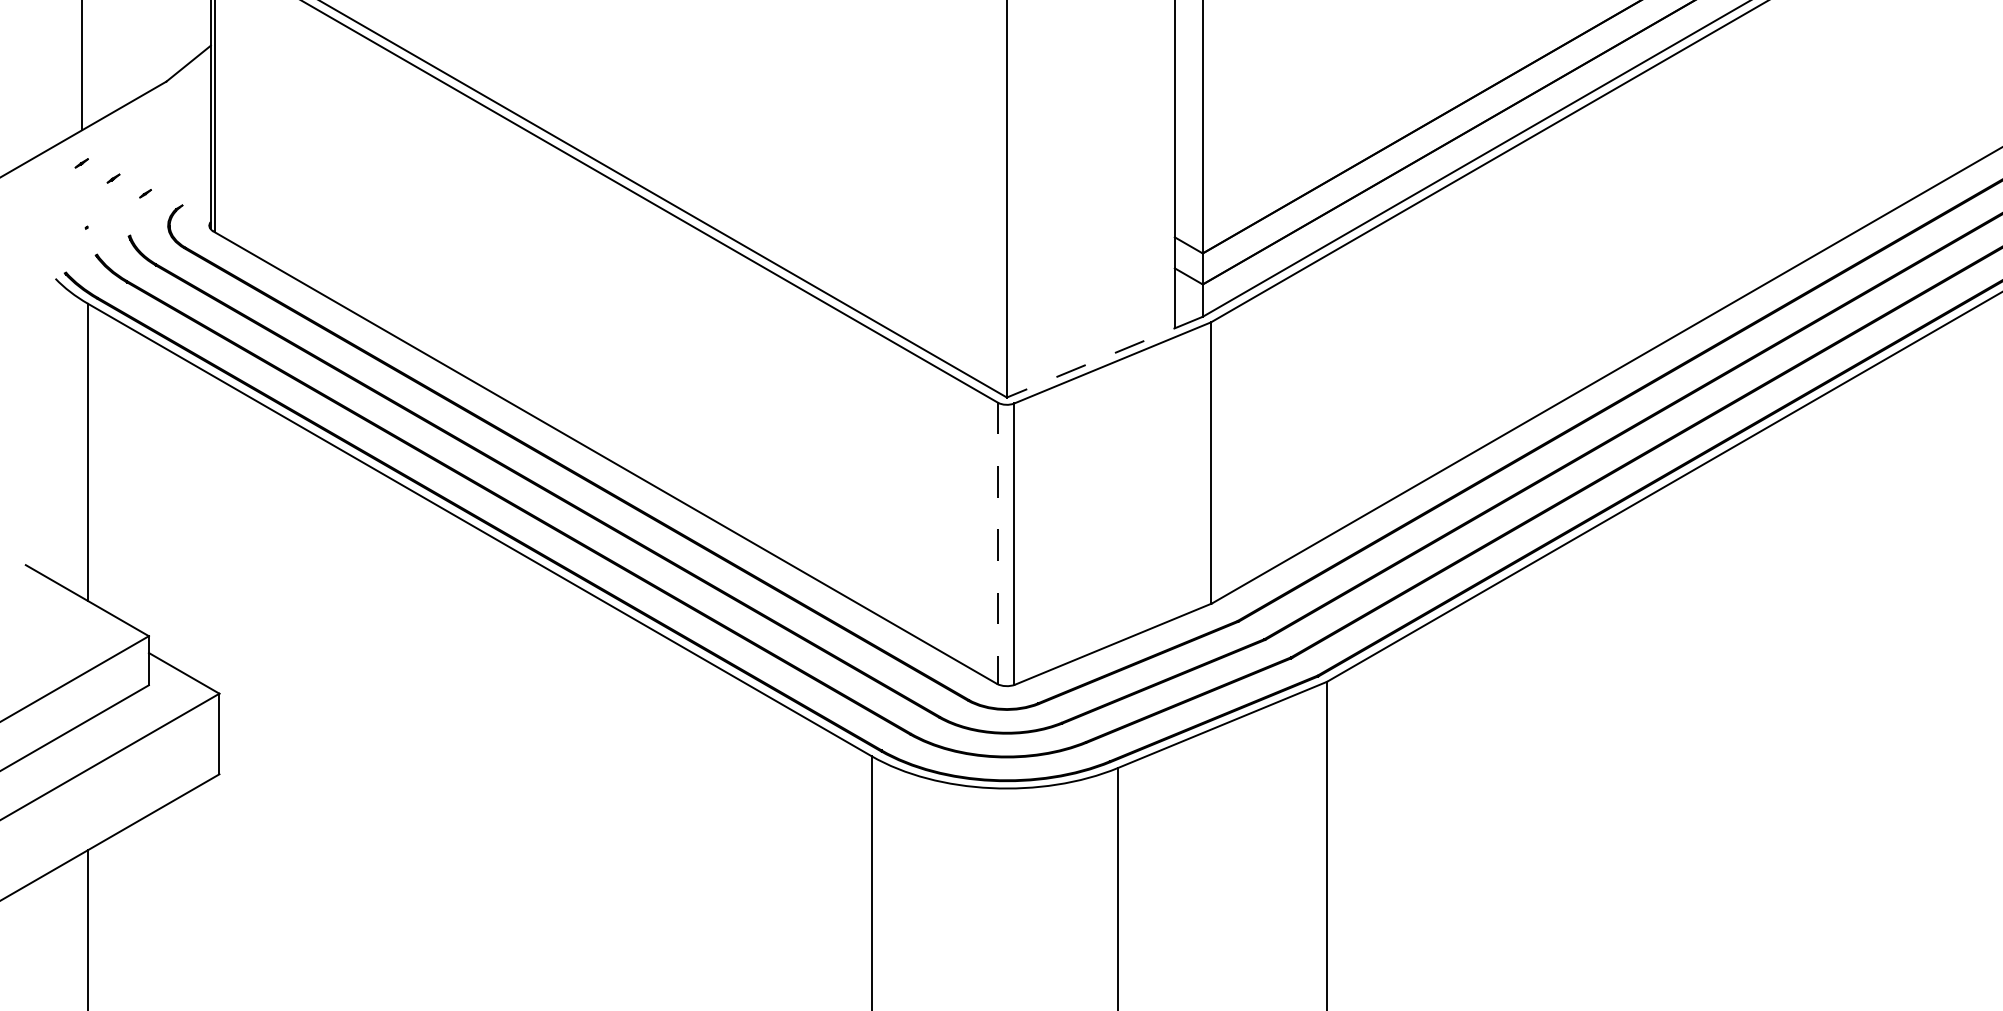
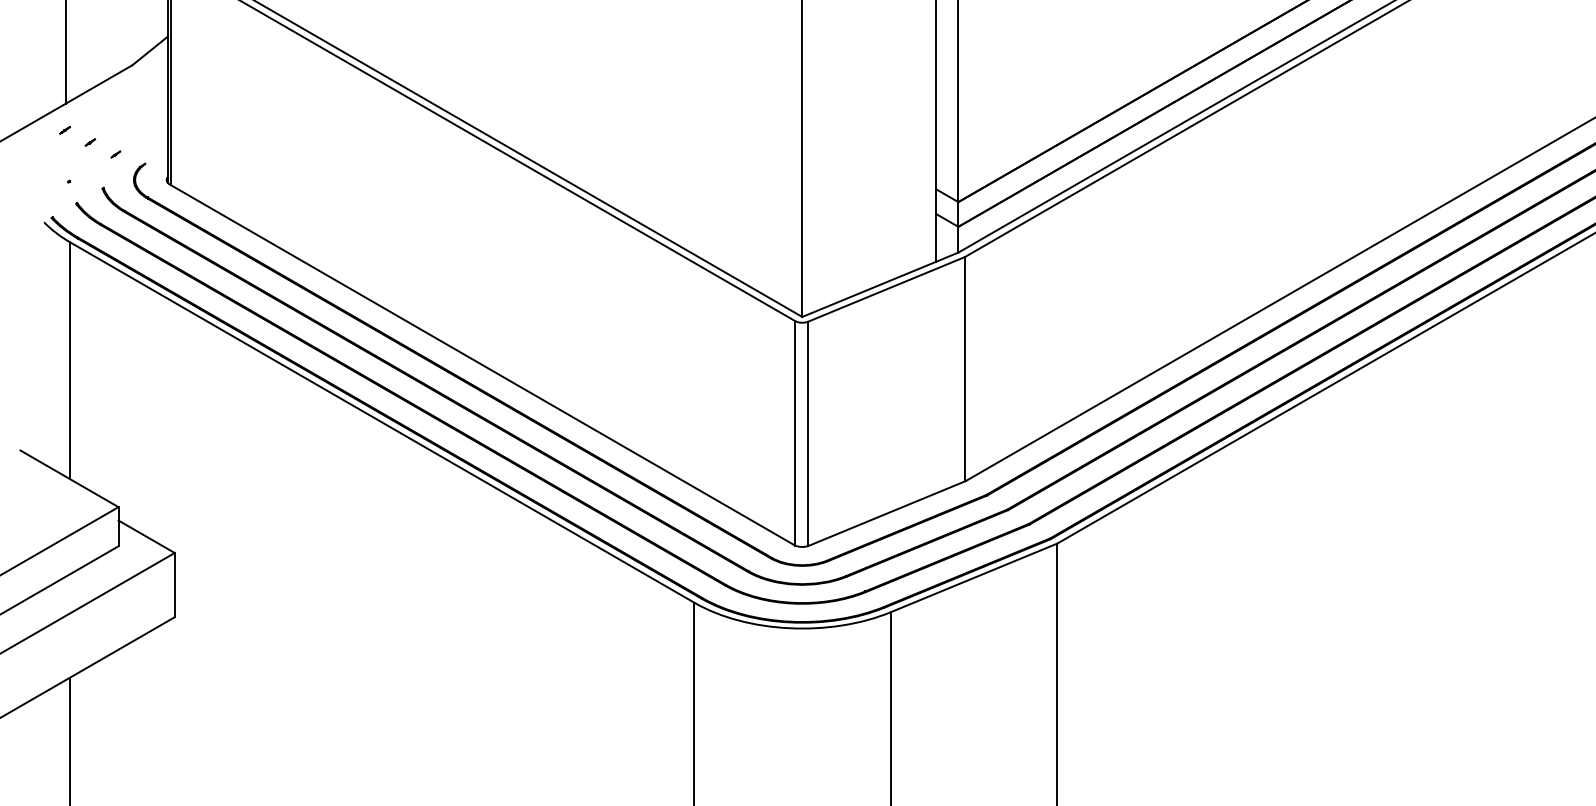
line: (1103, 356) -> (879, 284), dashed -> solid
line: (998, 543) -> (795, 433), dashed -> solid

